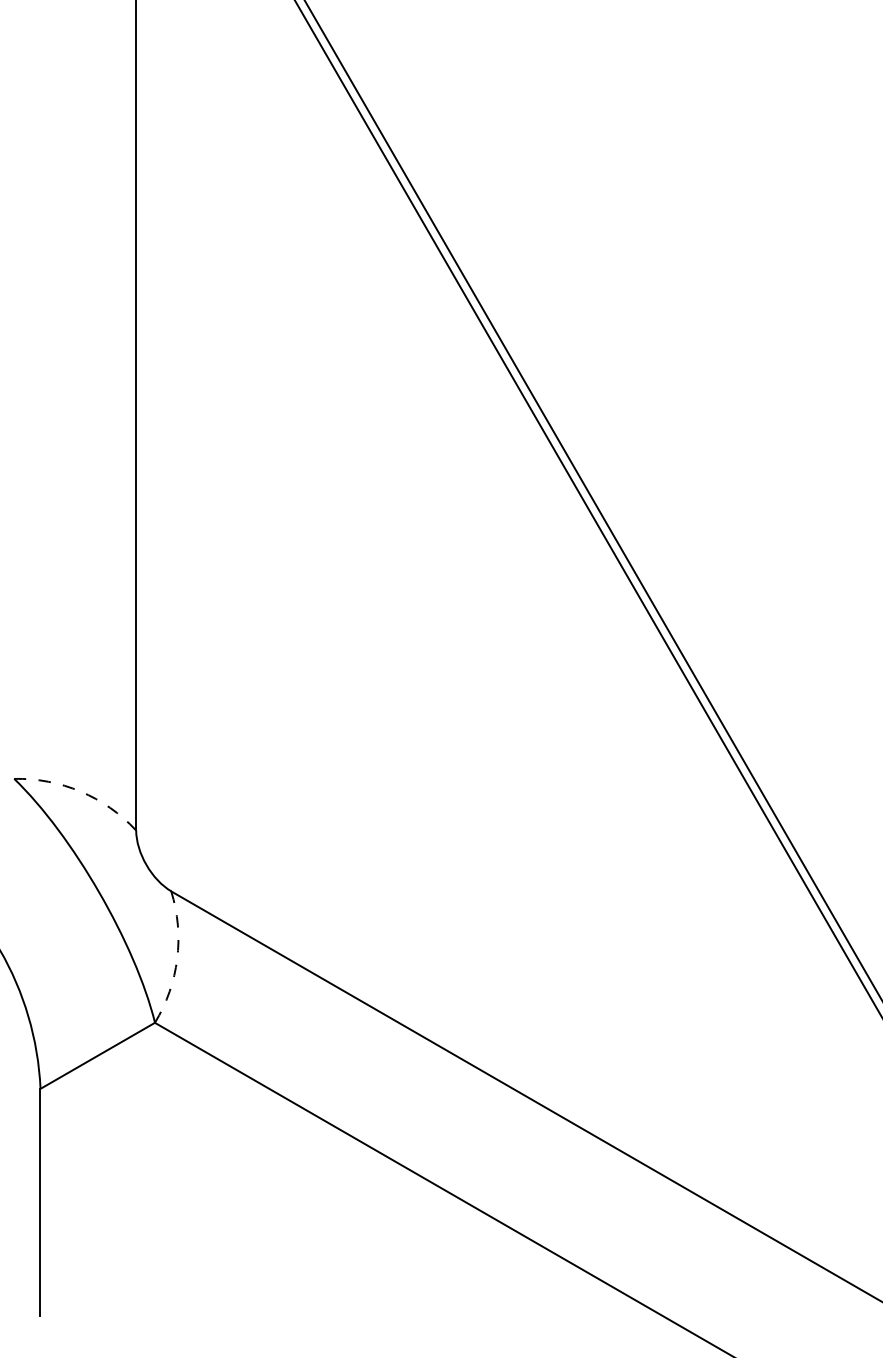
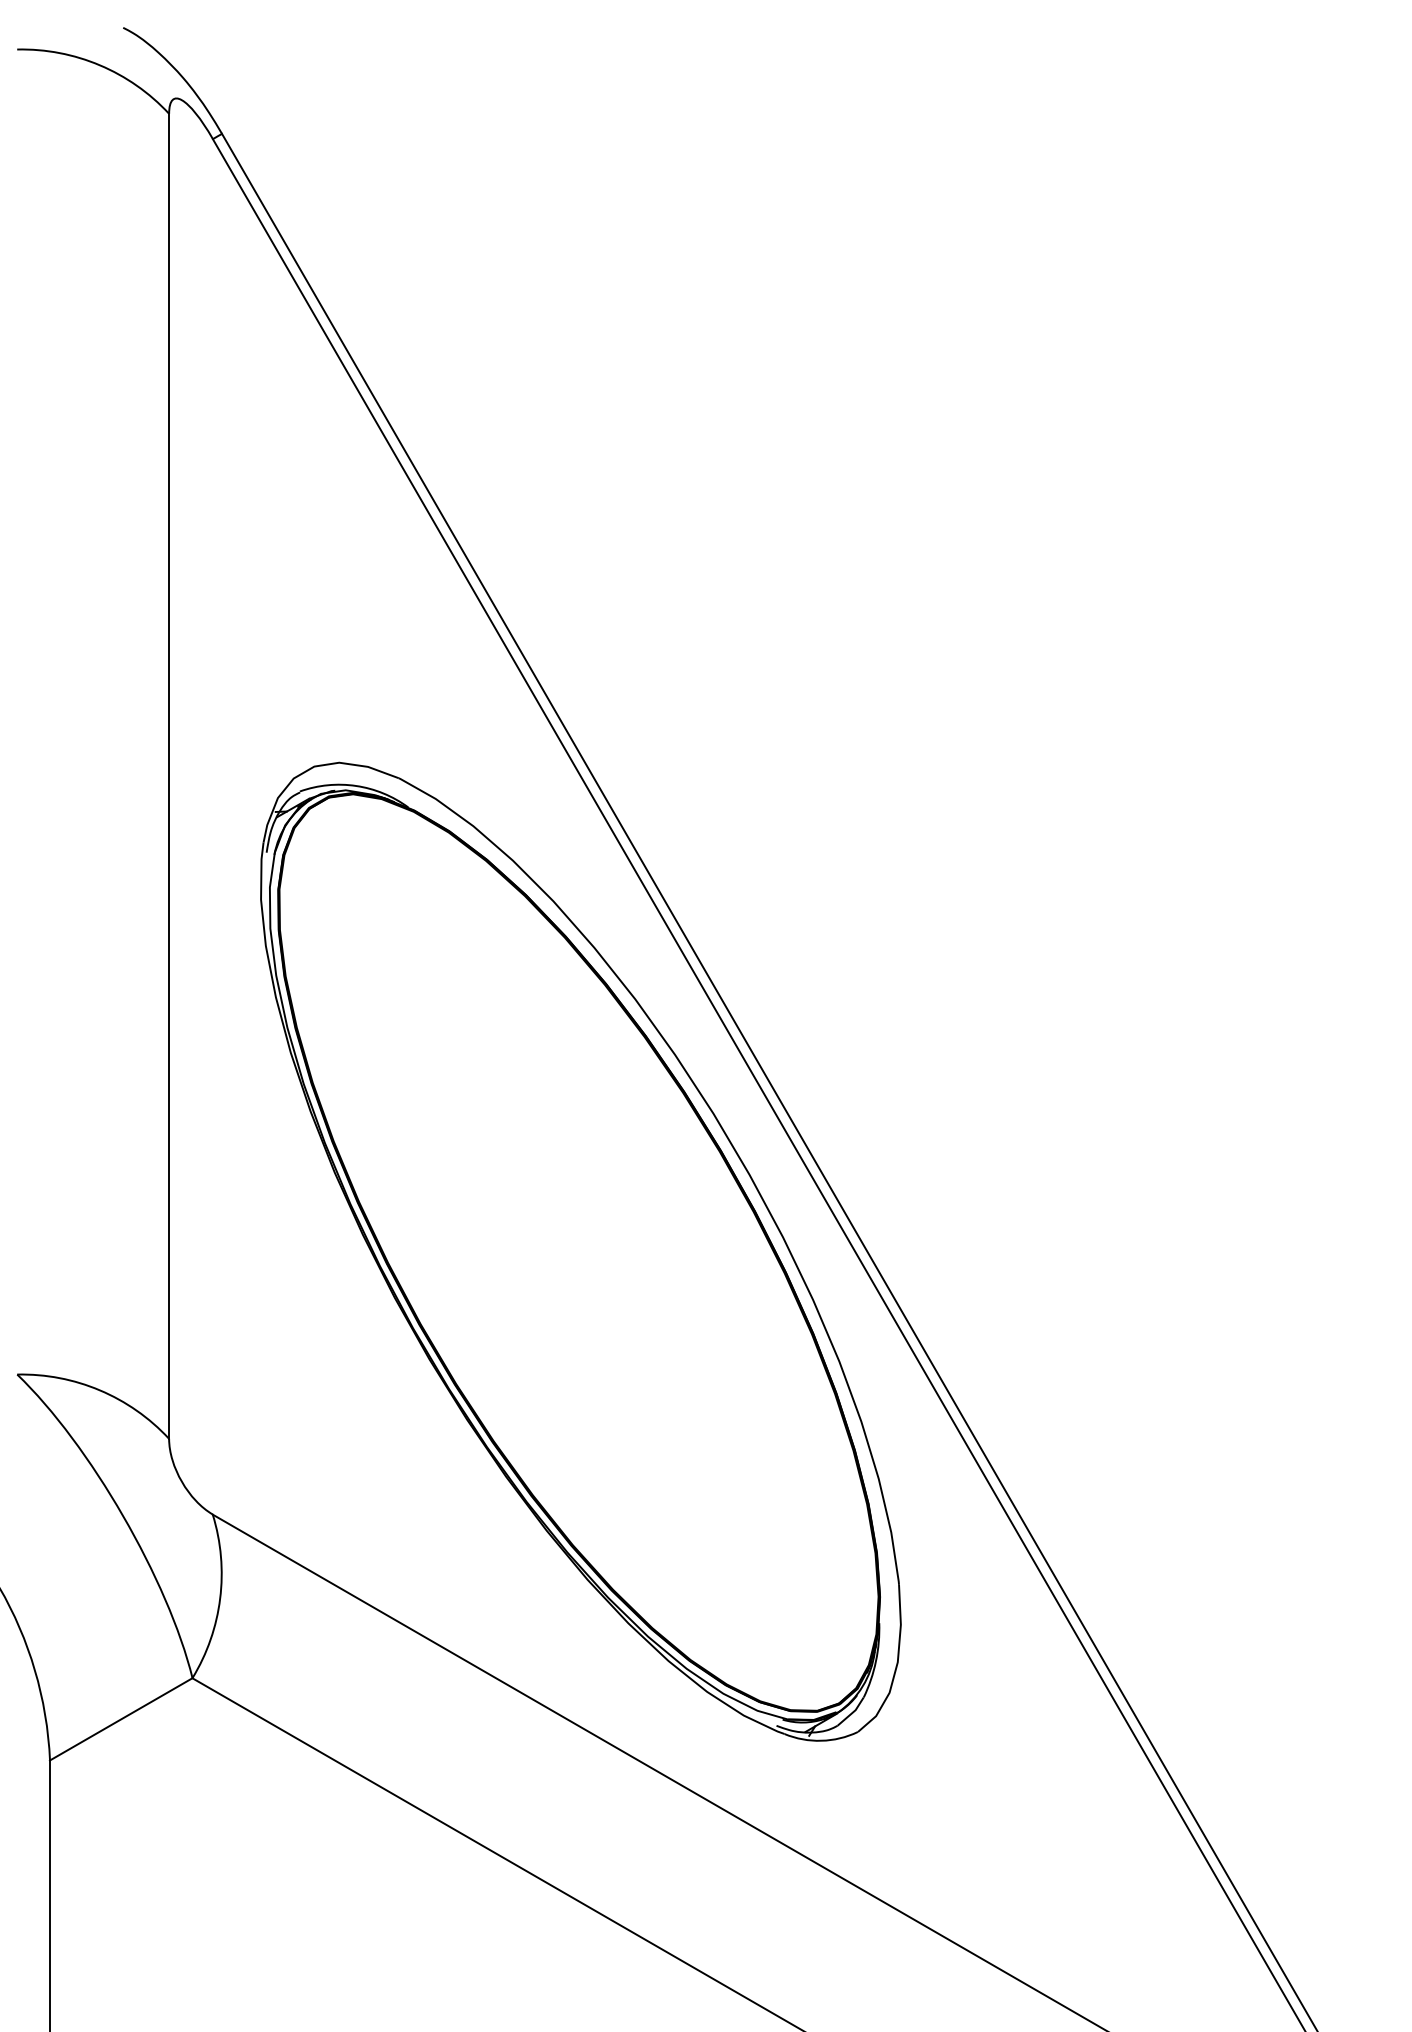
part: (466, 680) -> (580, 1251), added
arc: (80, 791) -> (99, 1390), dashed -> solid
arc: (177, 958) -> (220, 1598), dashed -> solid

